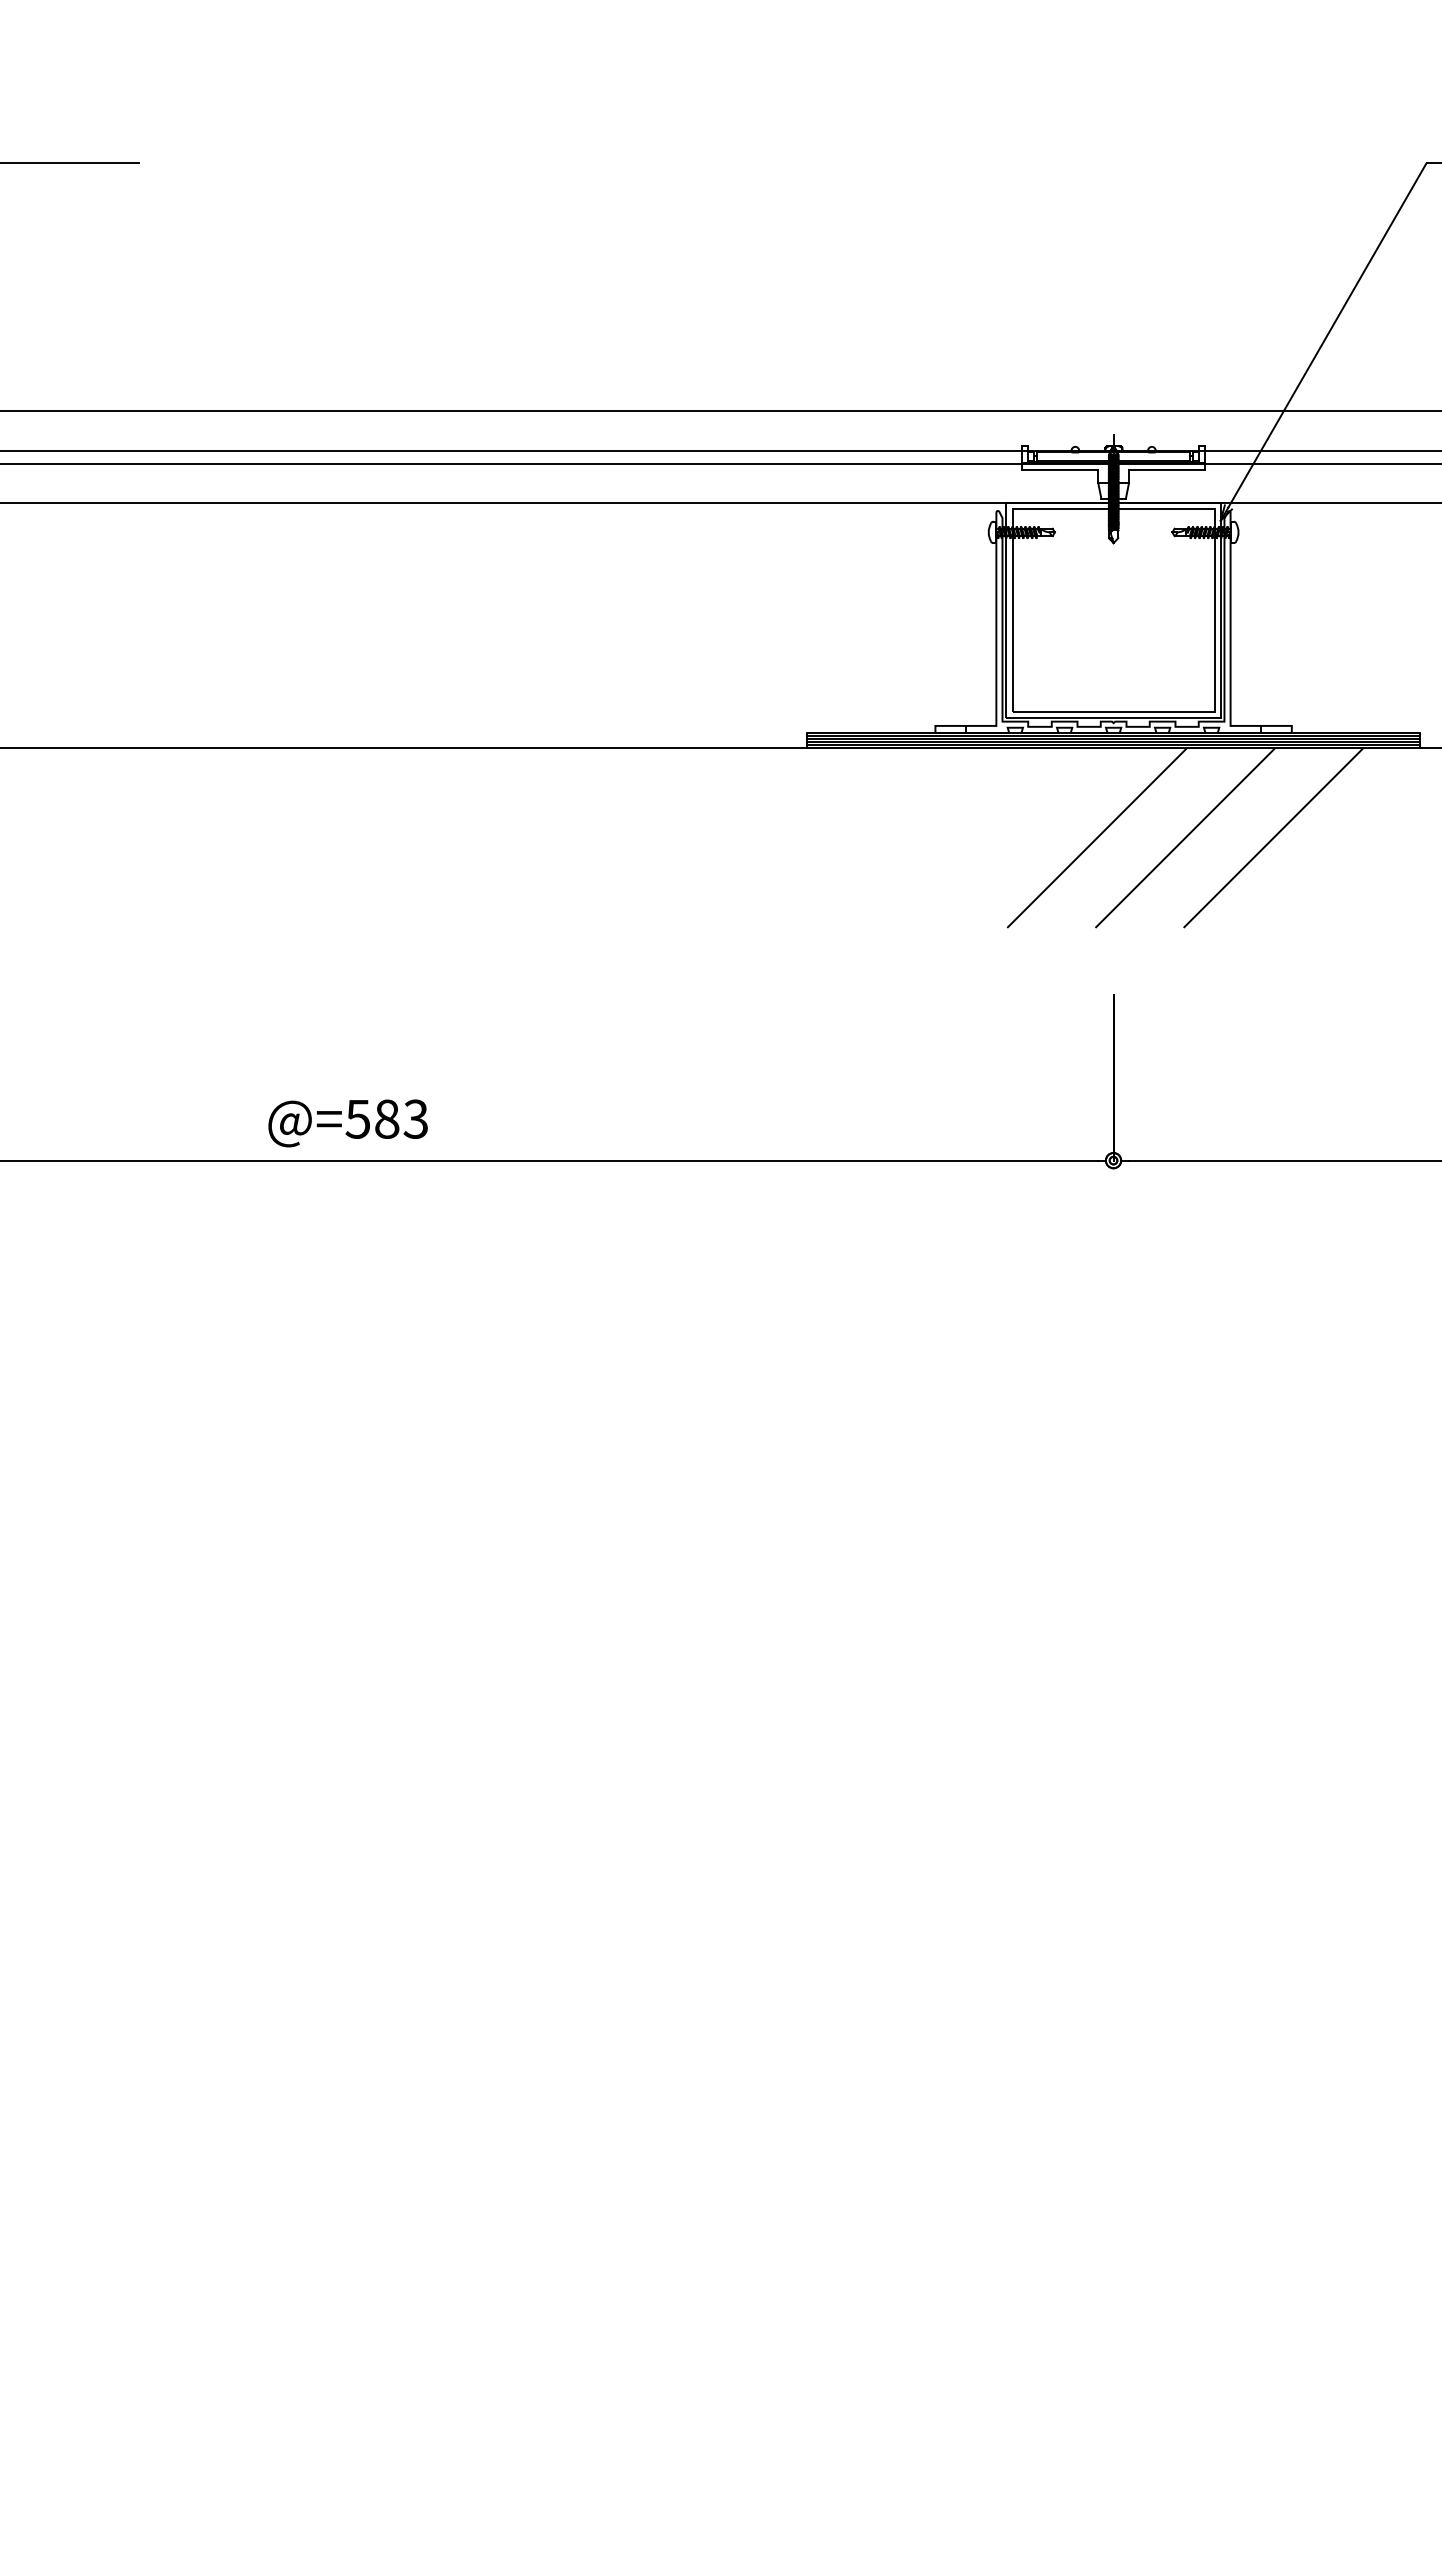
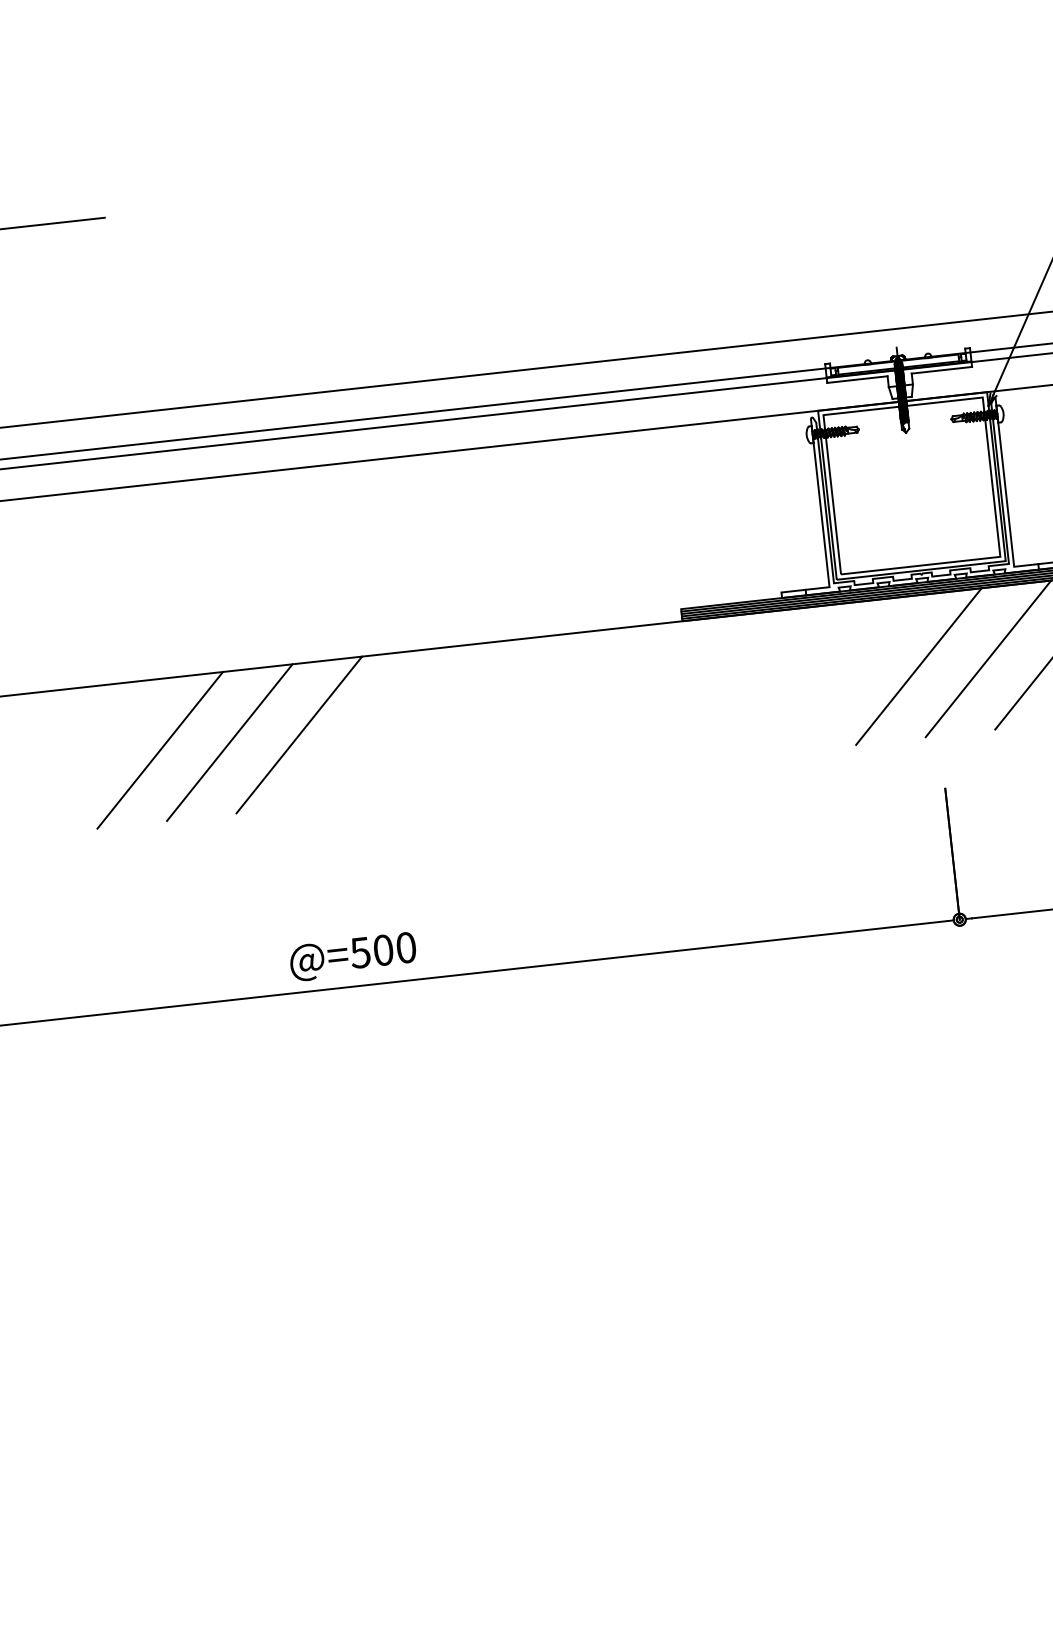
line: (134, 837) -> (159, 750), added
line: (222, 837) -> (229, 742), added
line: (311, 837) -> (299, 734), added
text: (401, 1118) -> (394, 948), @=583 -> @=500

